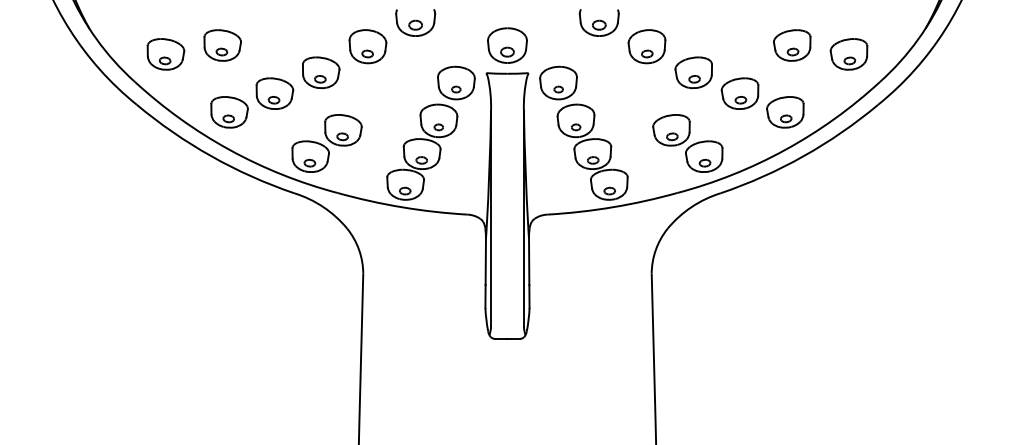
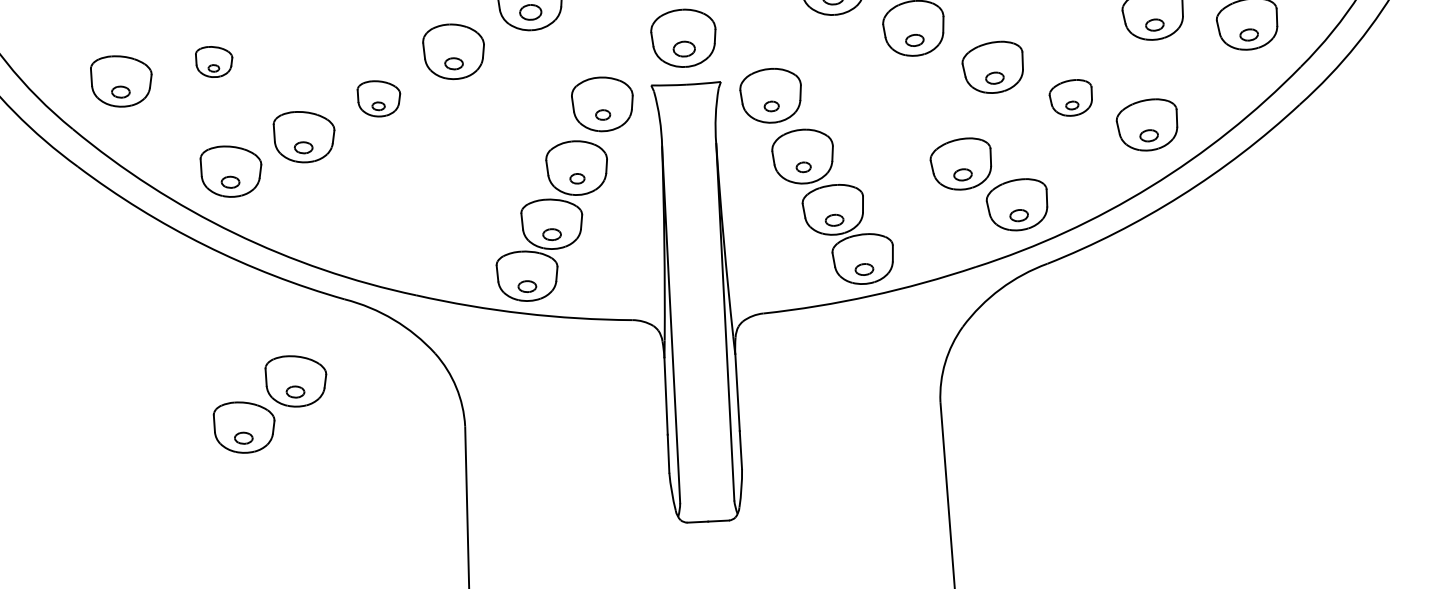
part: (222, 45) -> (214, 61), size x0.6
part: (321, 72) -> (379, 98), size x0.7
part: (739, 93) -> (1070, 97), size x0.7
part: (326, 143) -> (269, 404), moved

